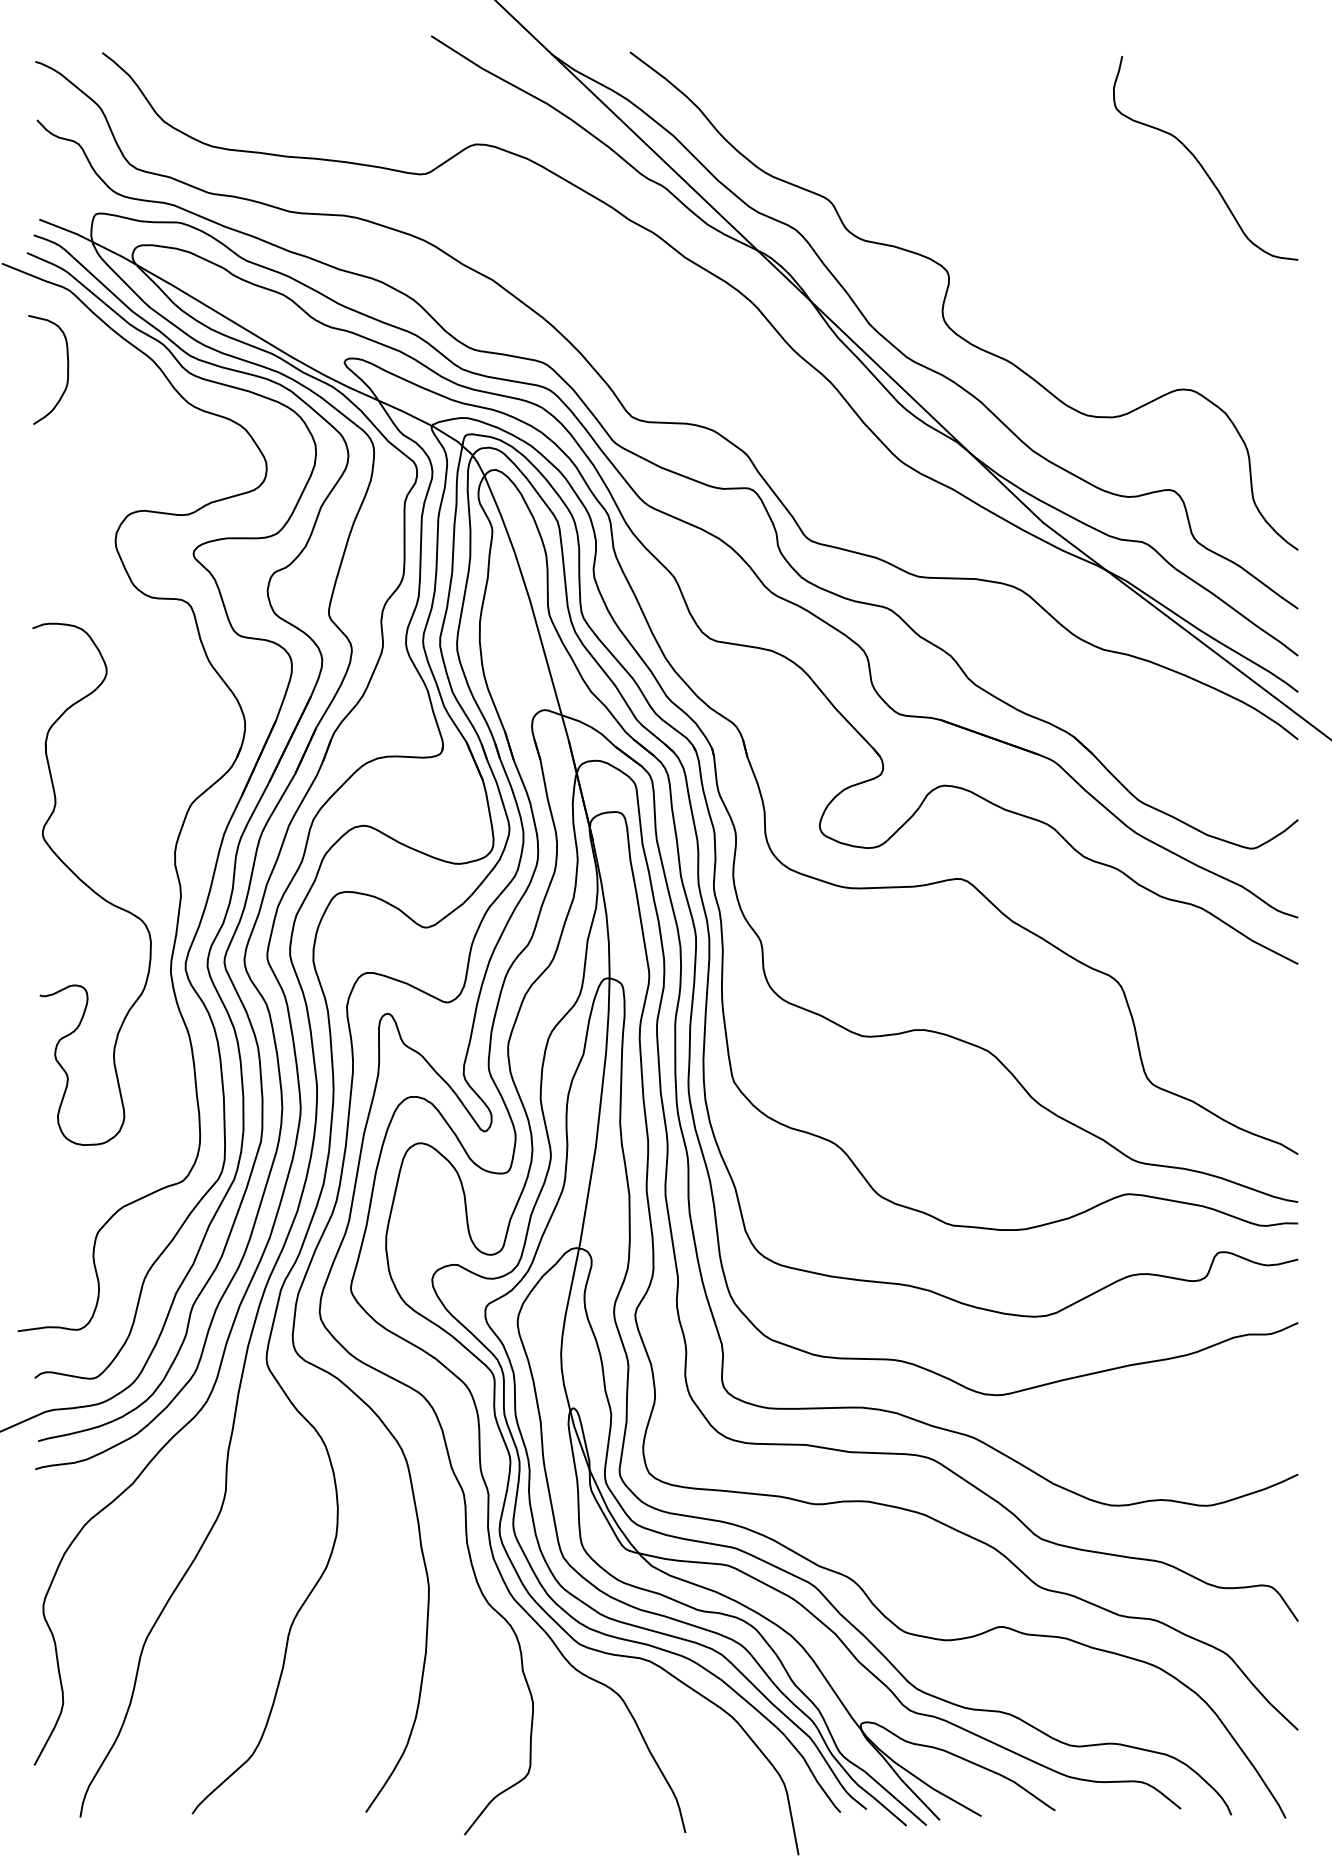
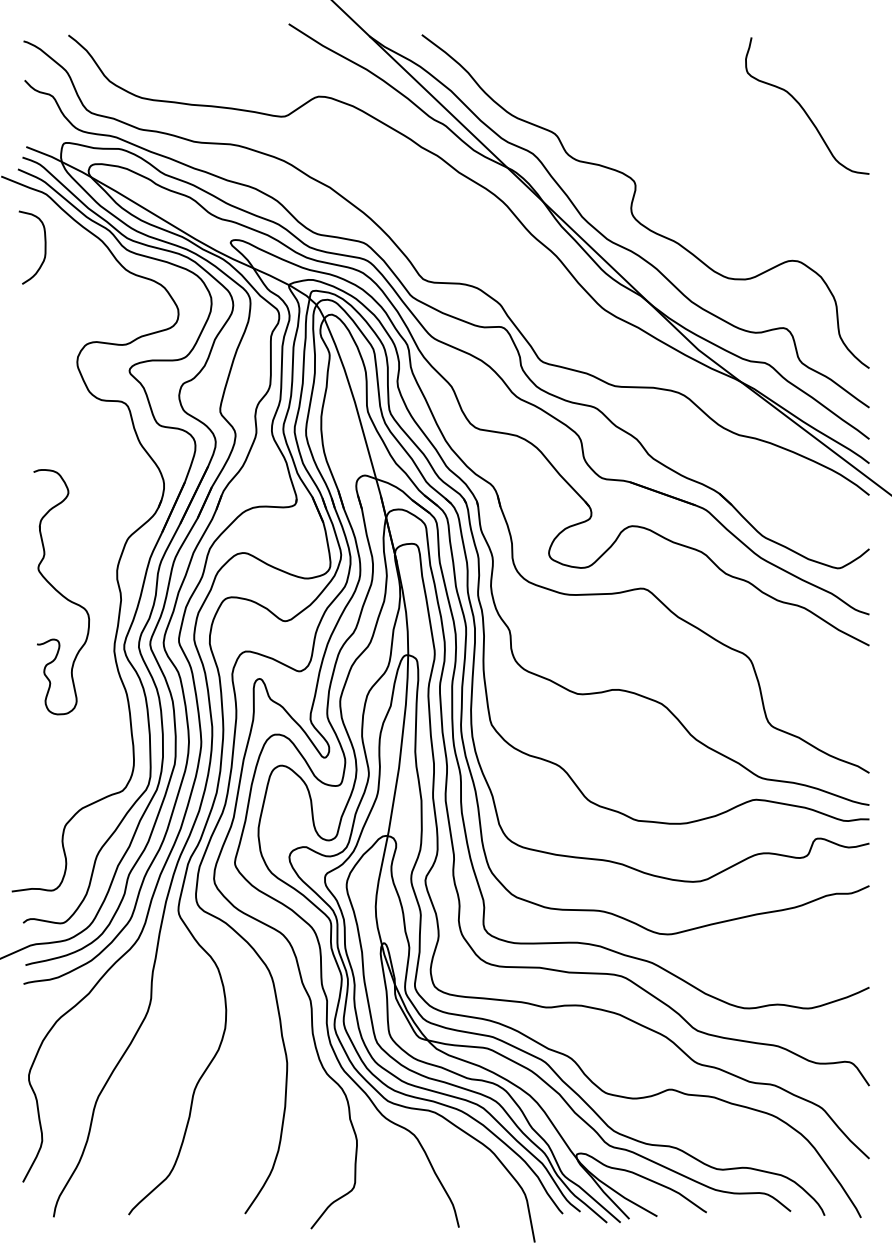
part: (91, 883) -> (61, 591), size x0.7

